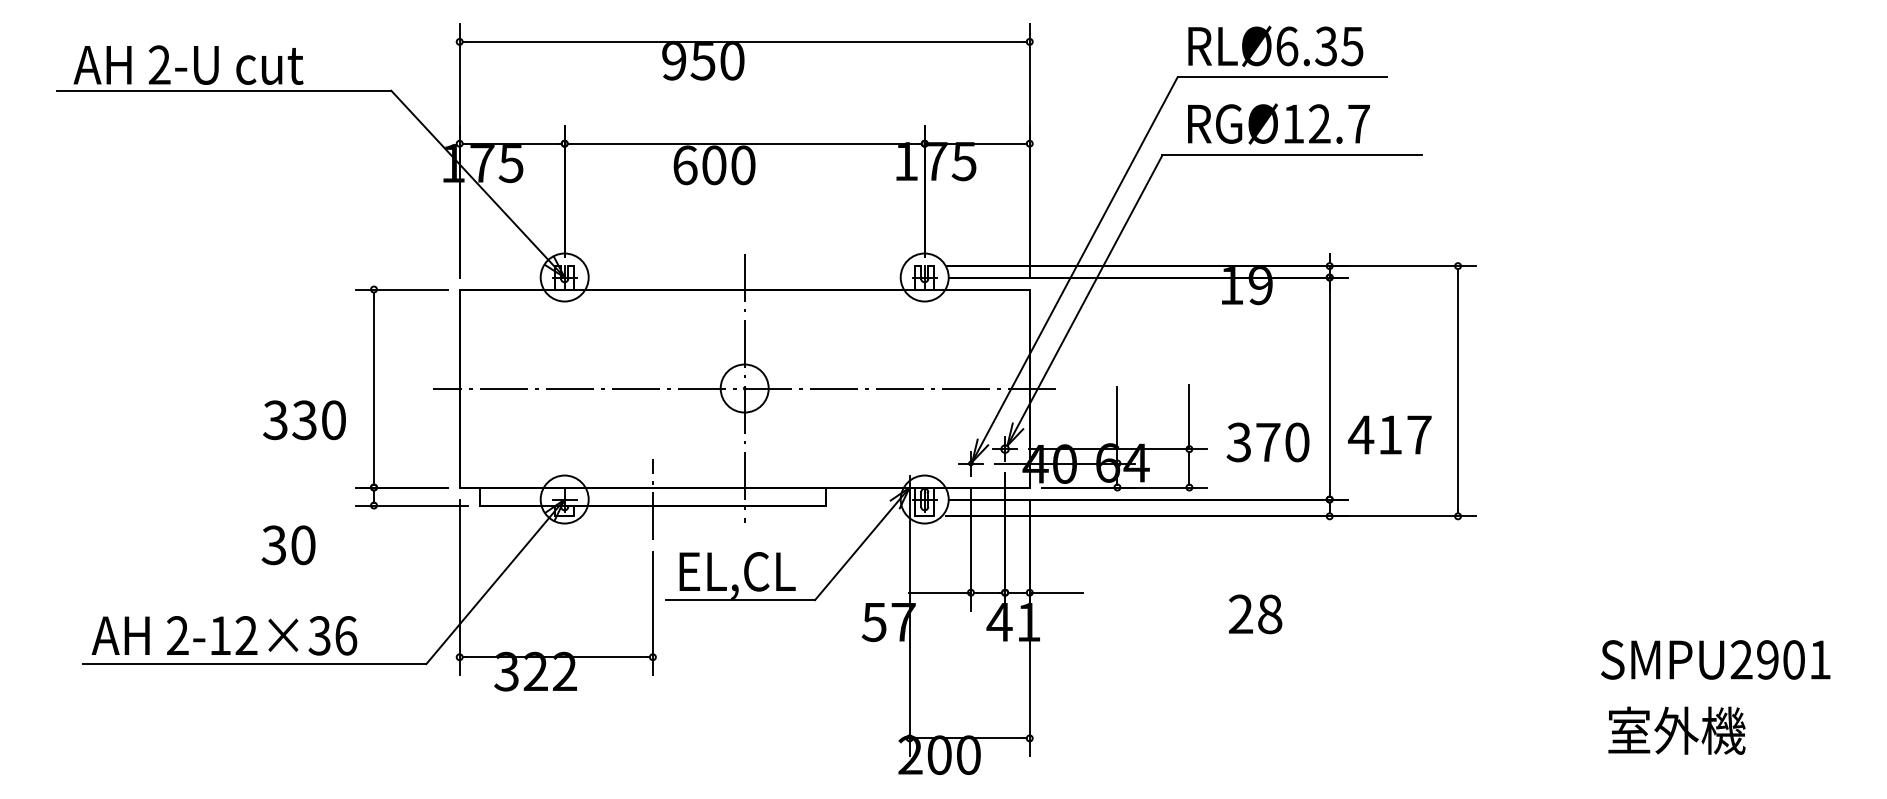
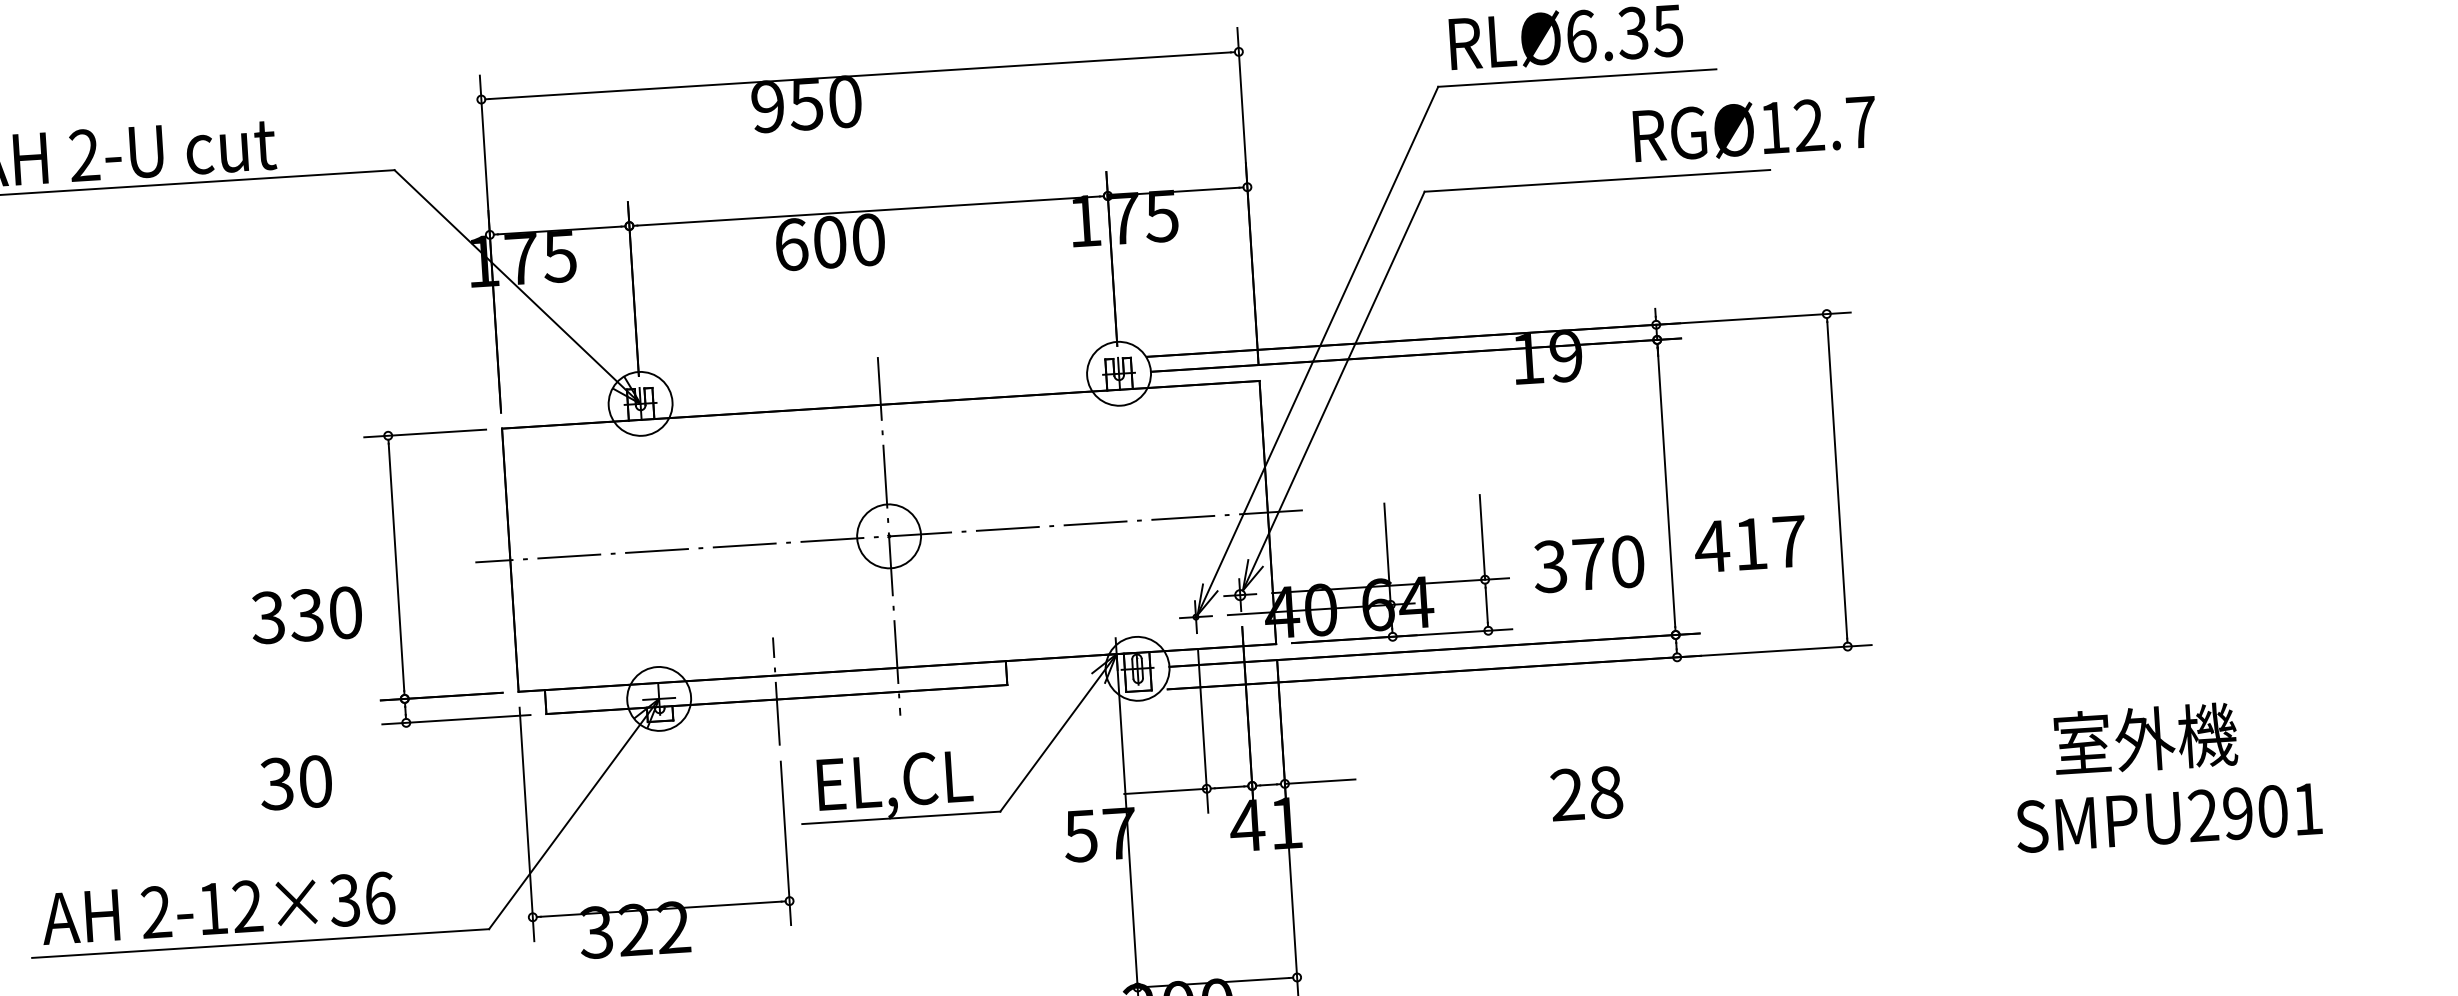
text: (1278, 123) -> (1754, 128), moved
text: (1715, 659) -> (2168, 817), moved
text: (1676, 730) -> (2144, 738), moved

